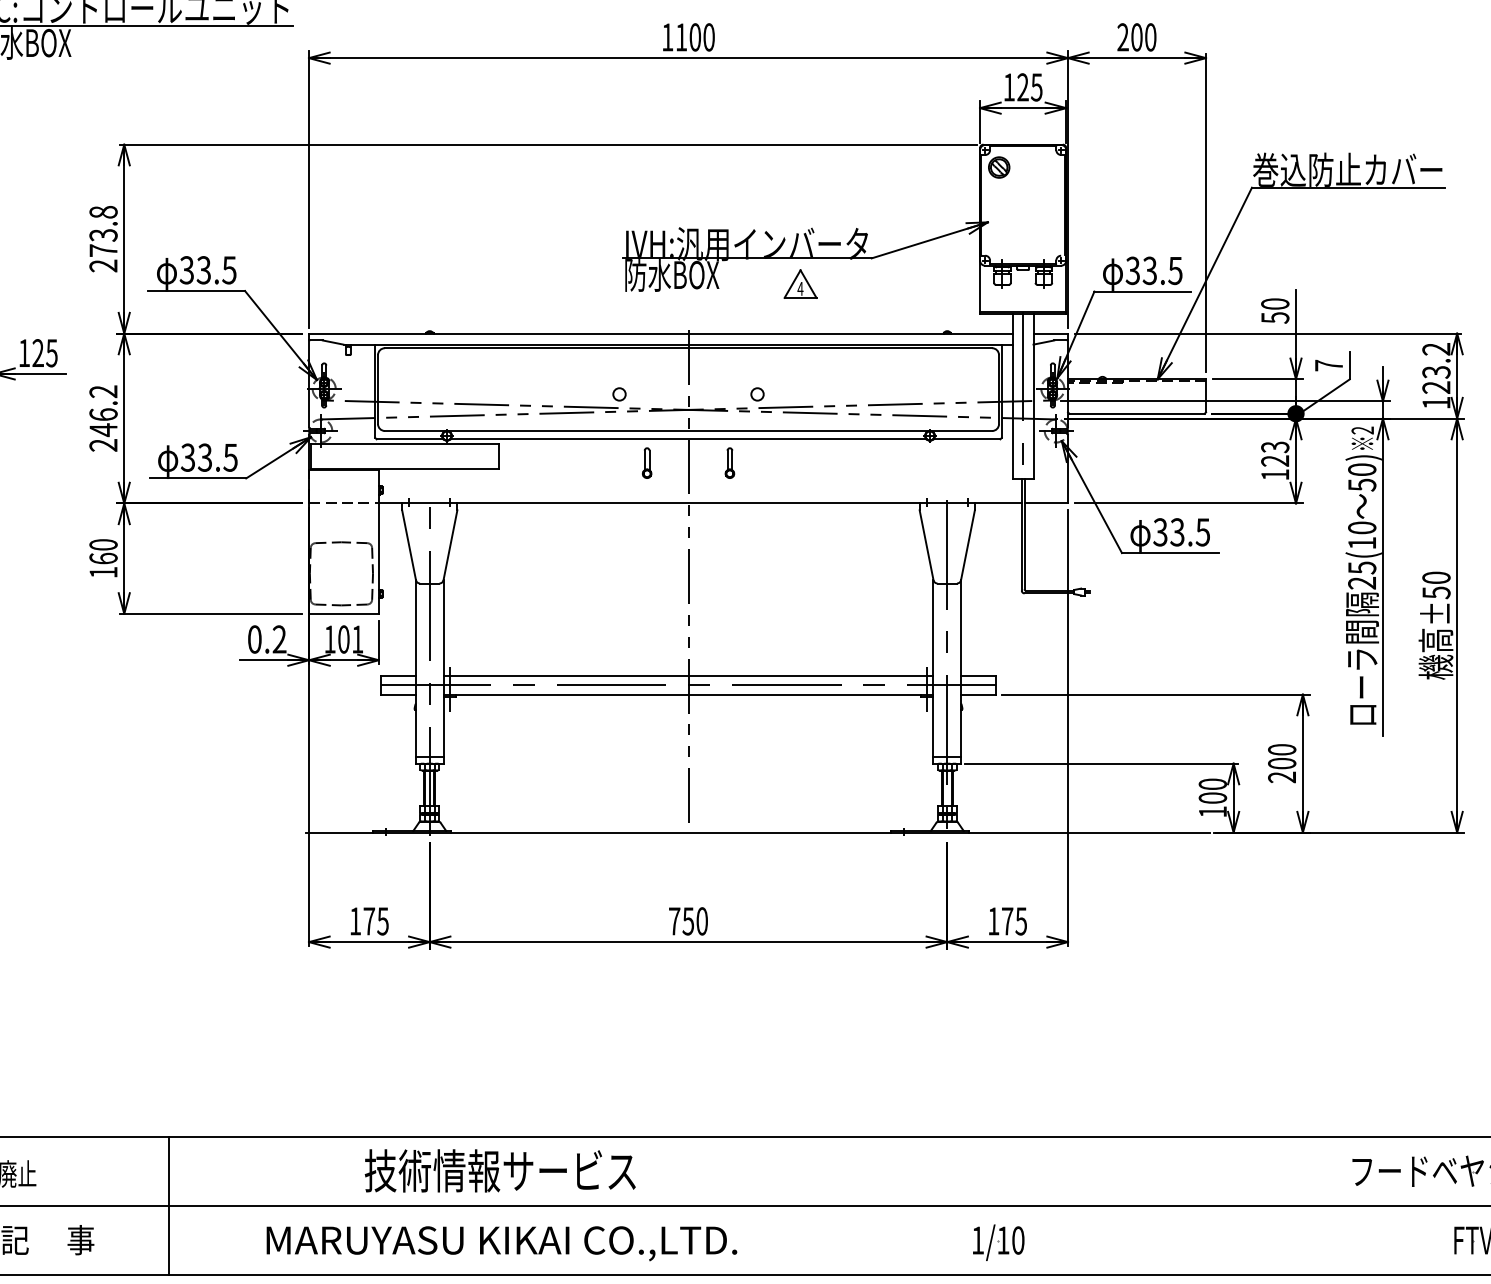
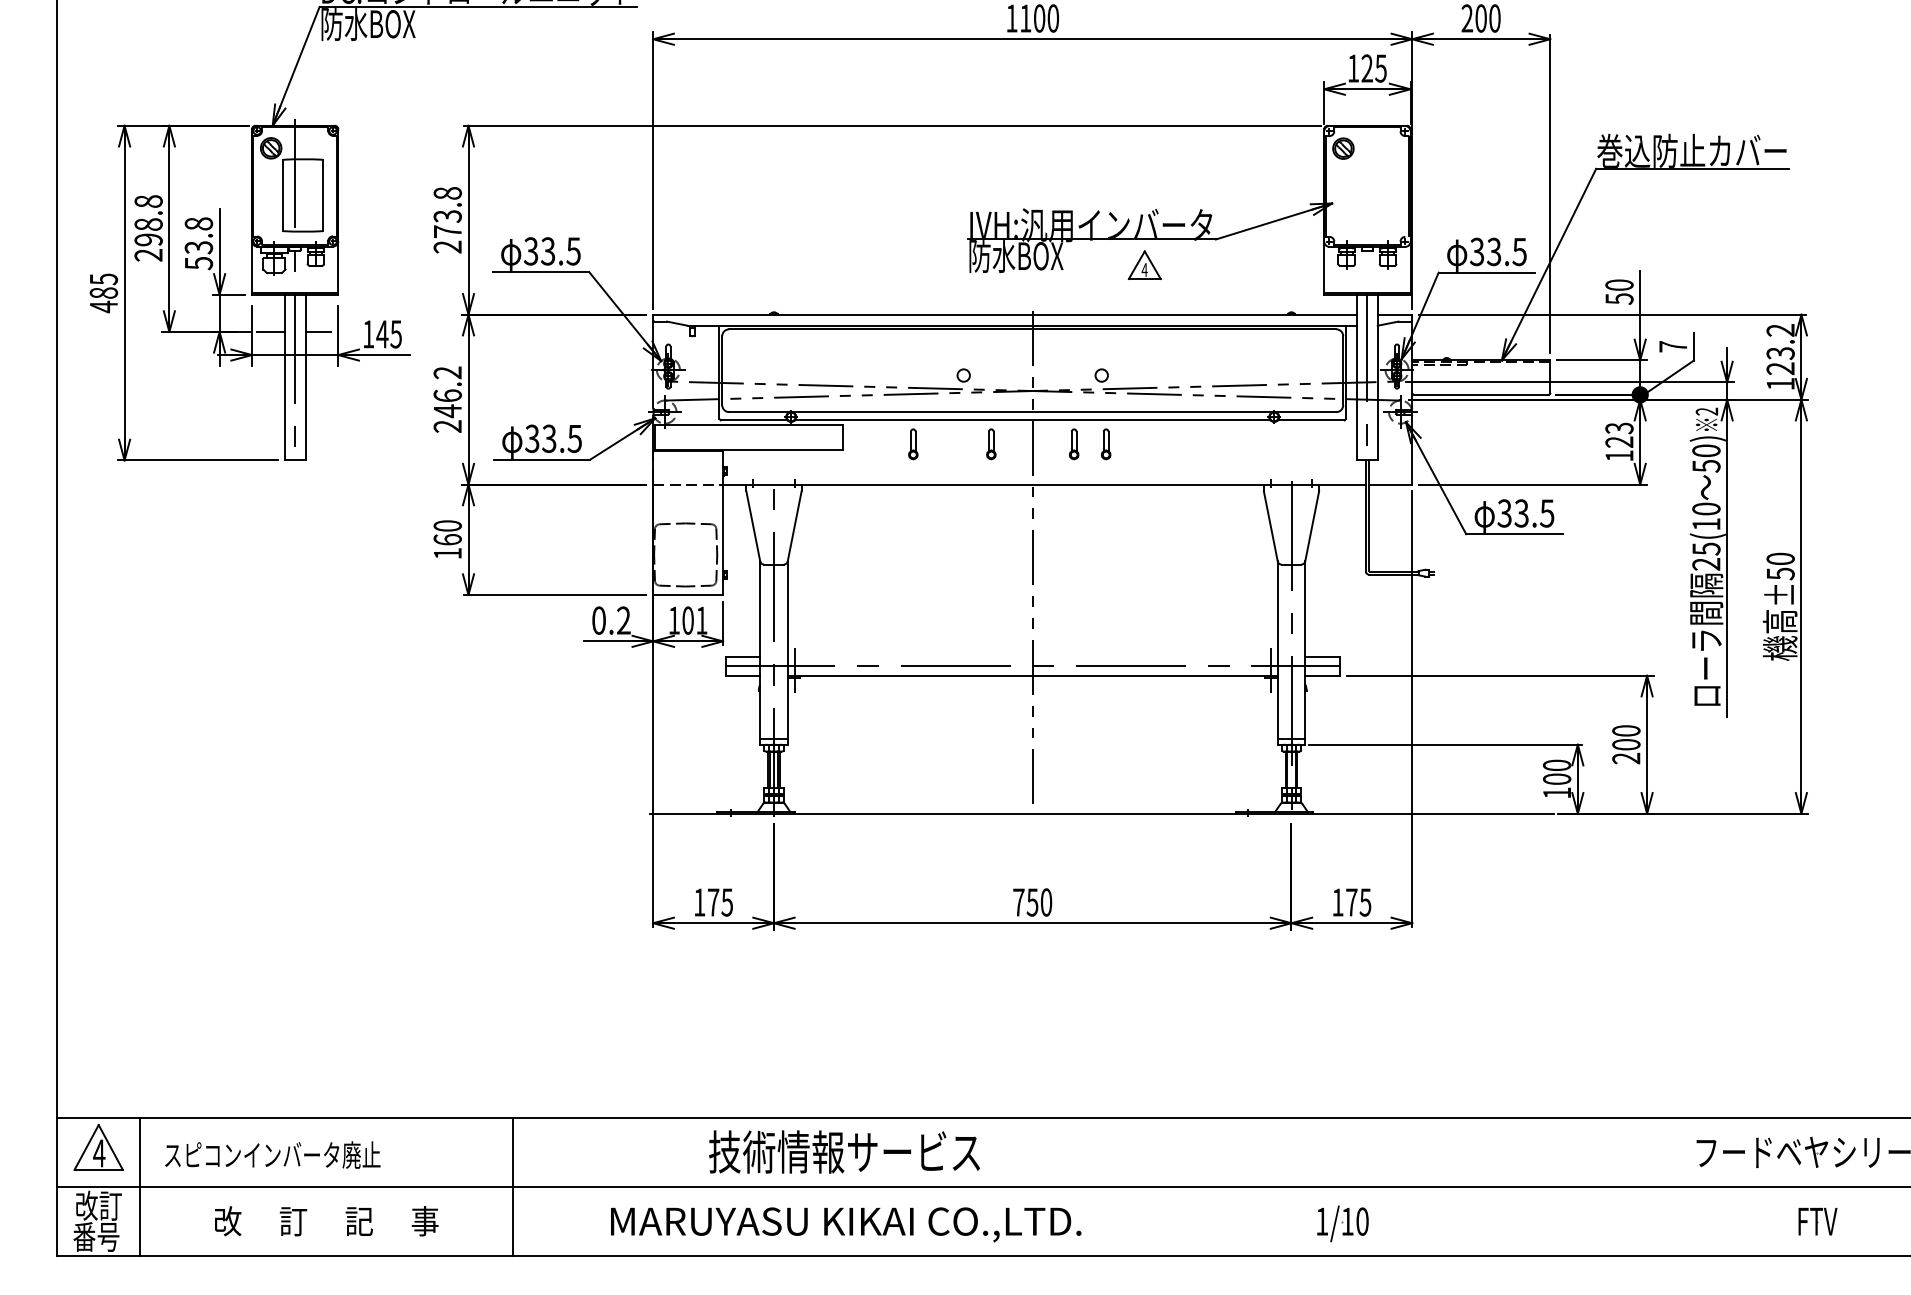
text: (38, 353) -> (382, 334), 125 -> 145
part: (569, 463) -> (913, 444), added
part: (762, 463) -> (1106, 444), added
line: (688, 675) -> (1032, 656), removed

